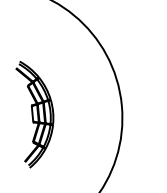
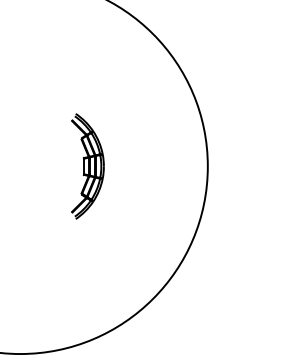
part: (36, 113) -> (87, 166), size x0.7

